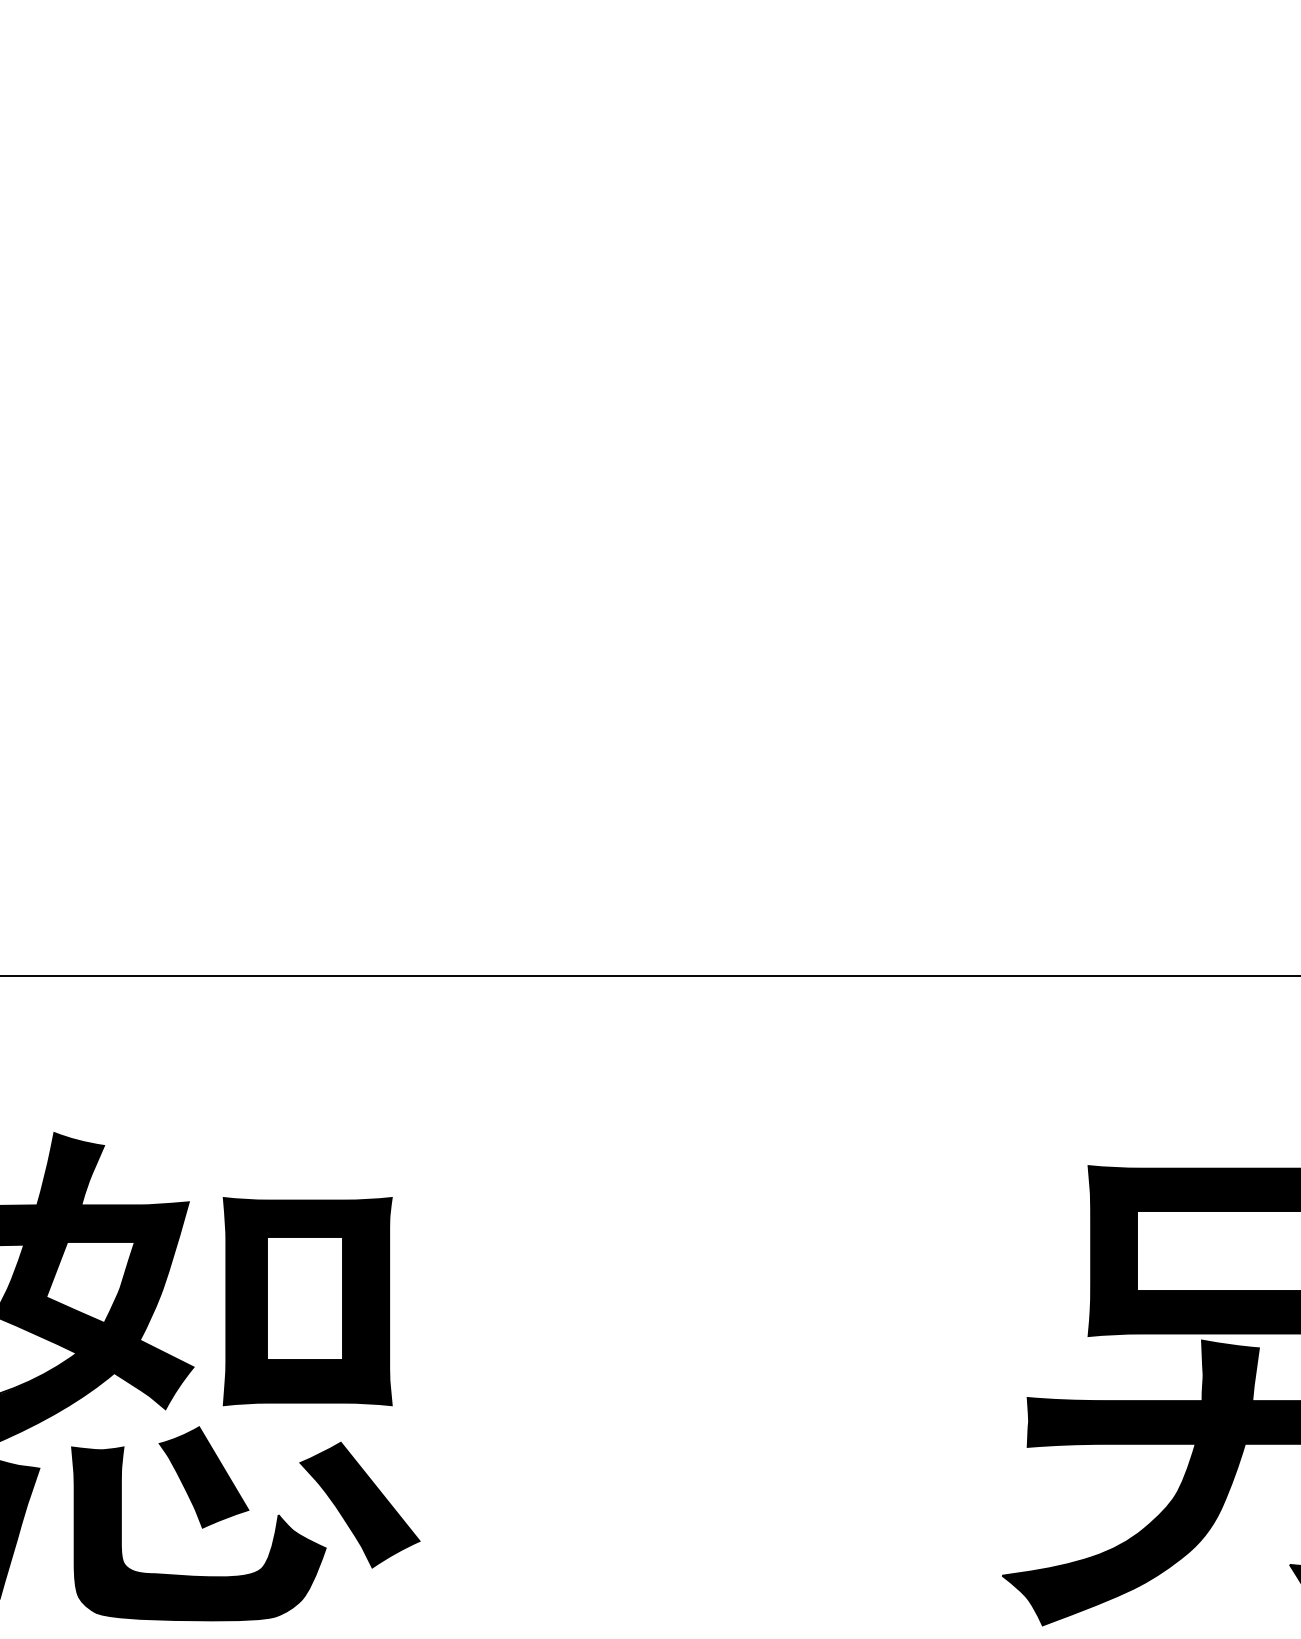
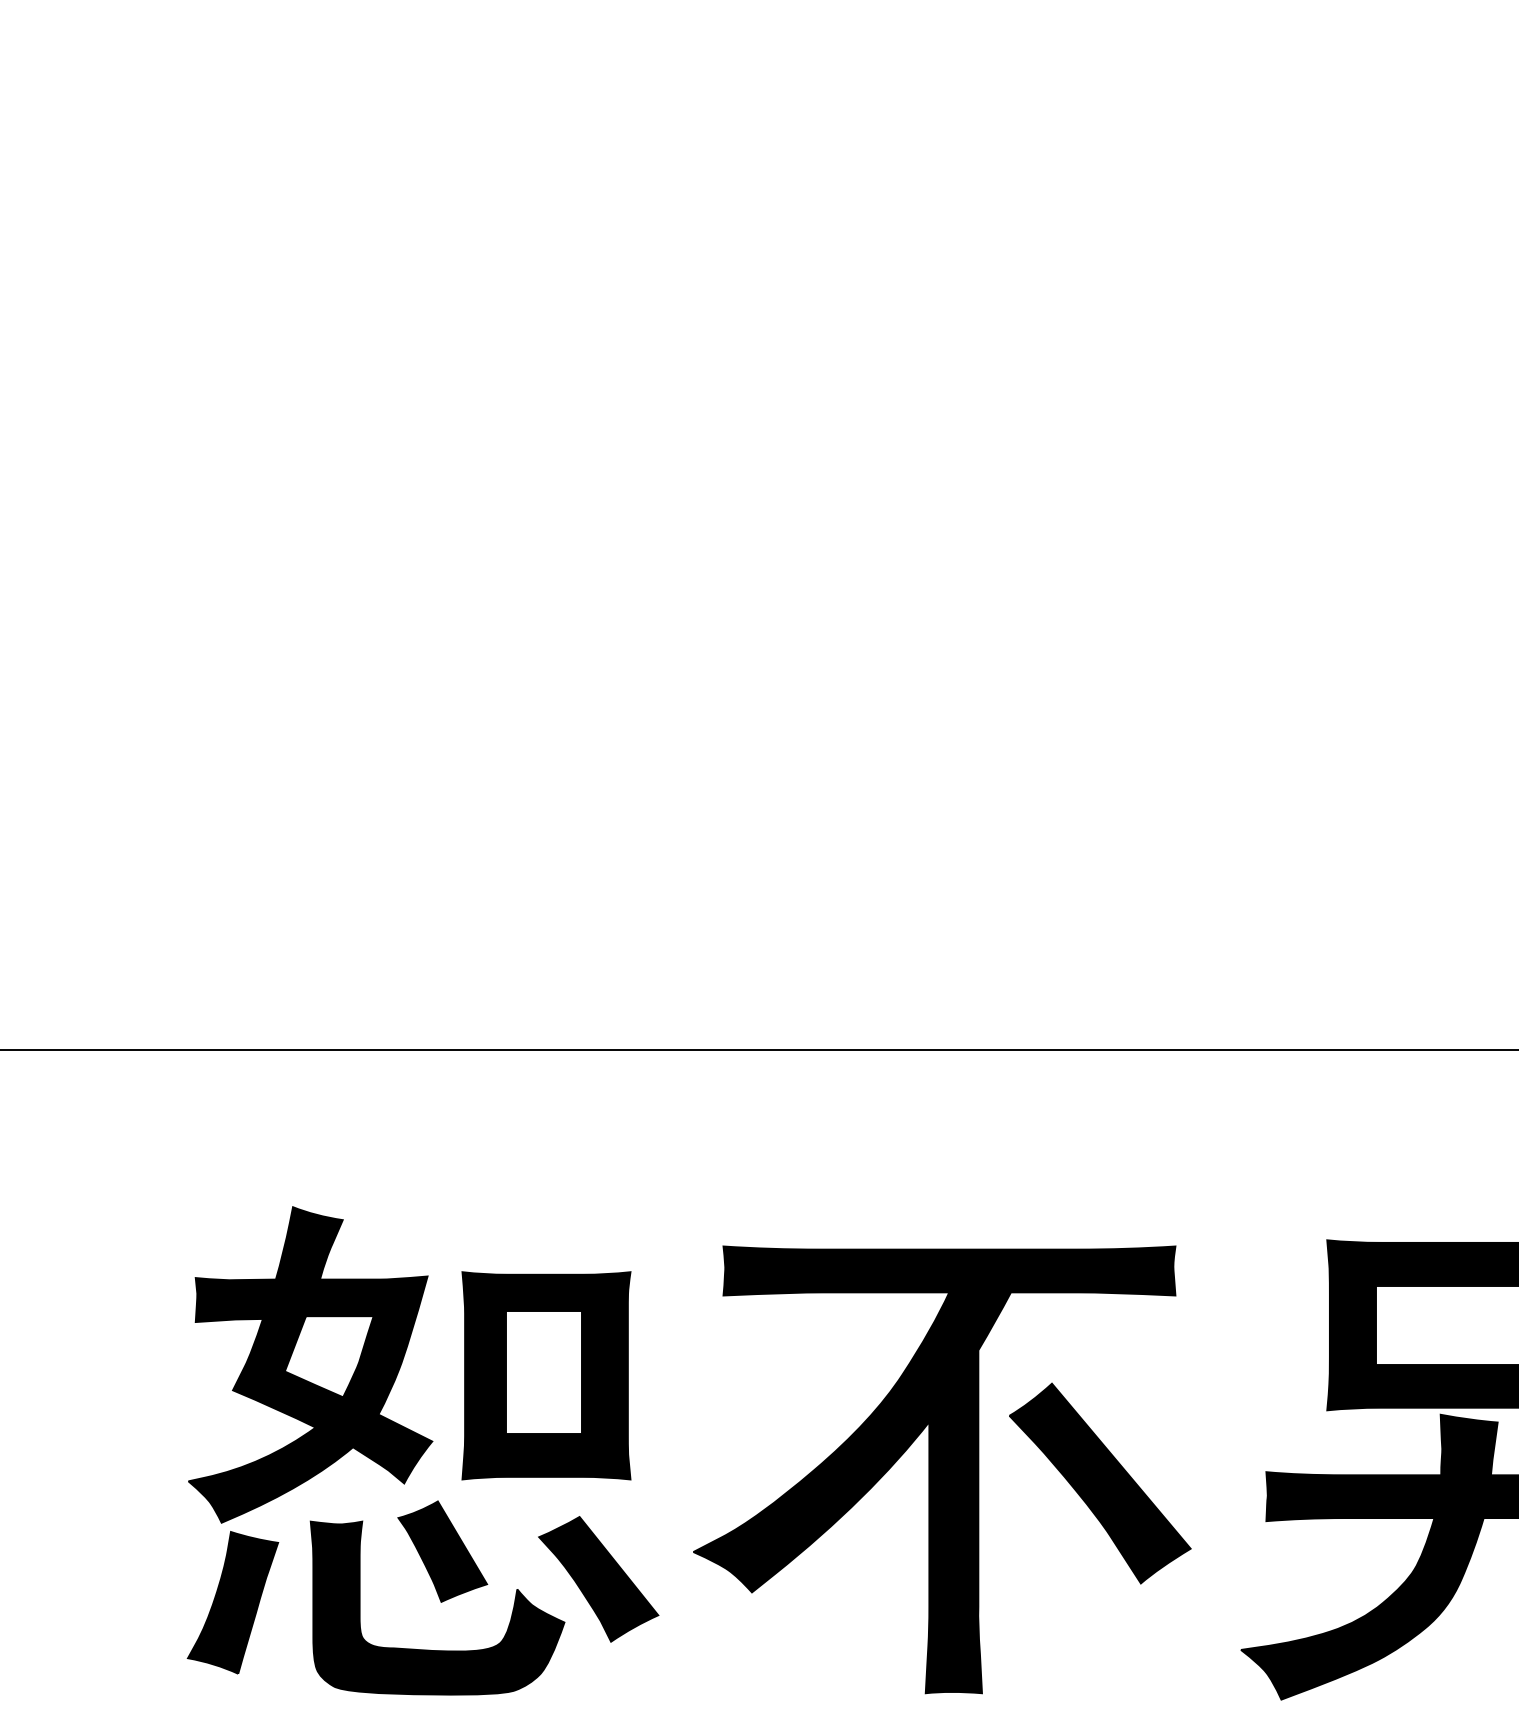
part: (703, 1395) -> (942, 1469), added

